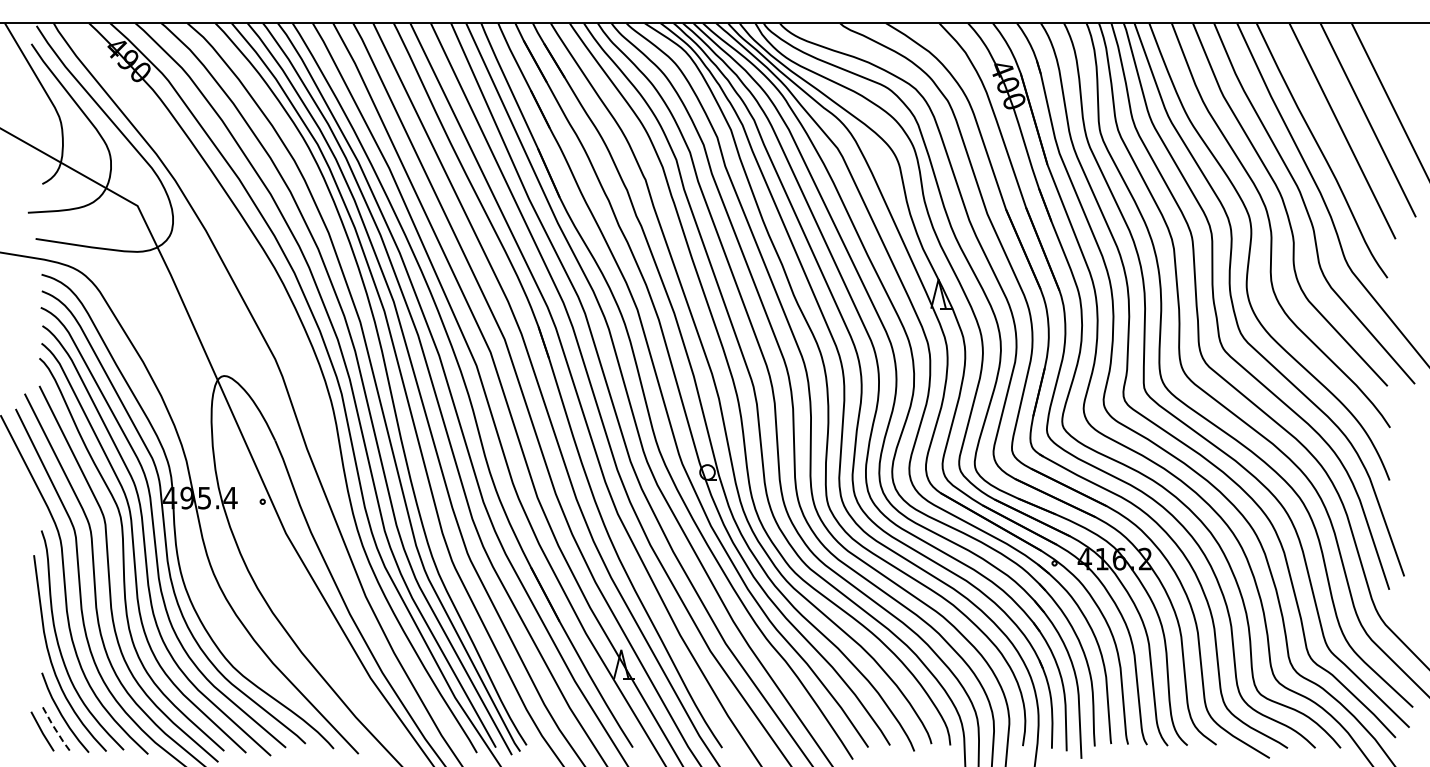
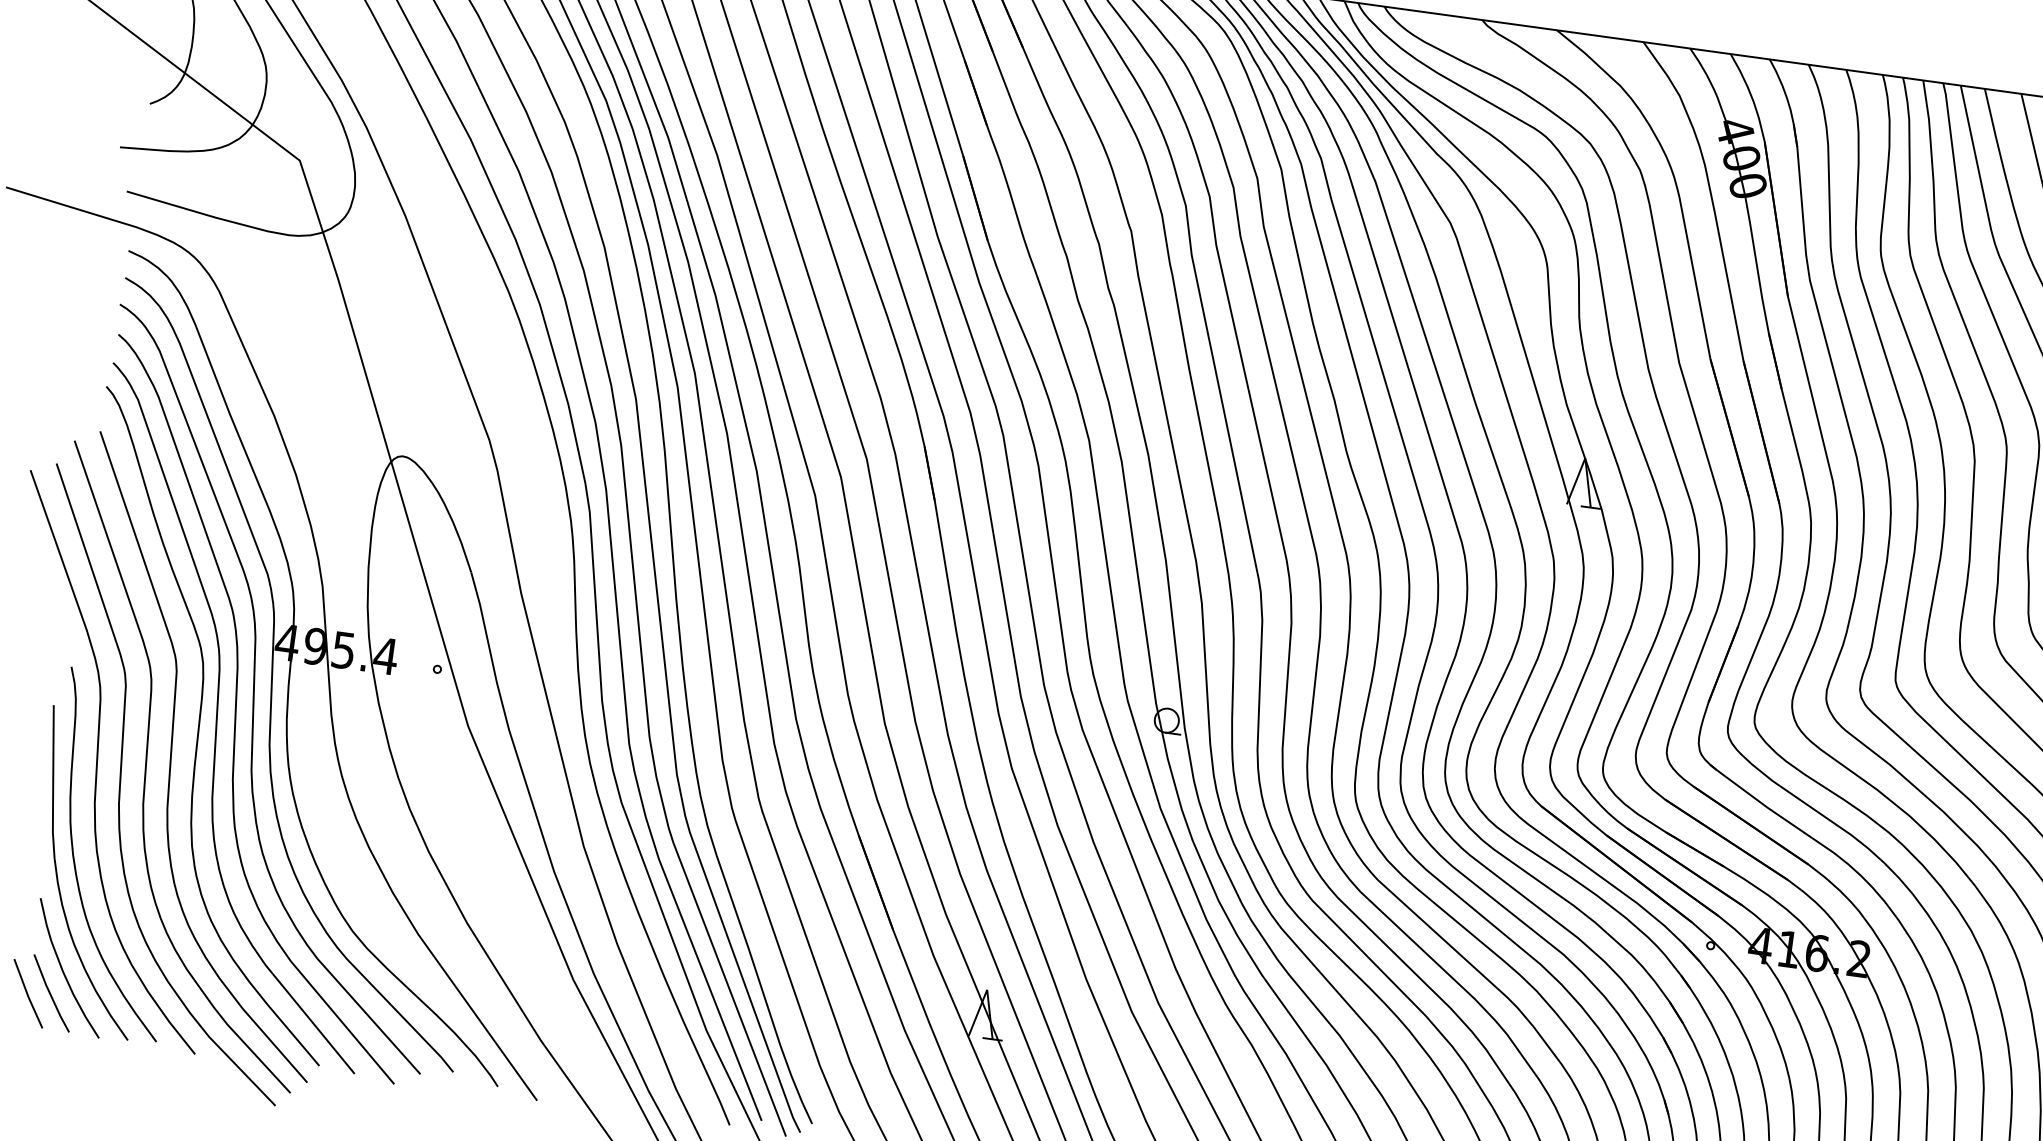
line: (55, 729) -> (49, 993), dashed -> solid

